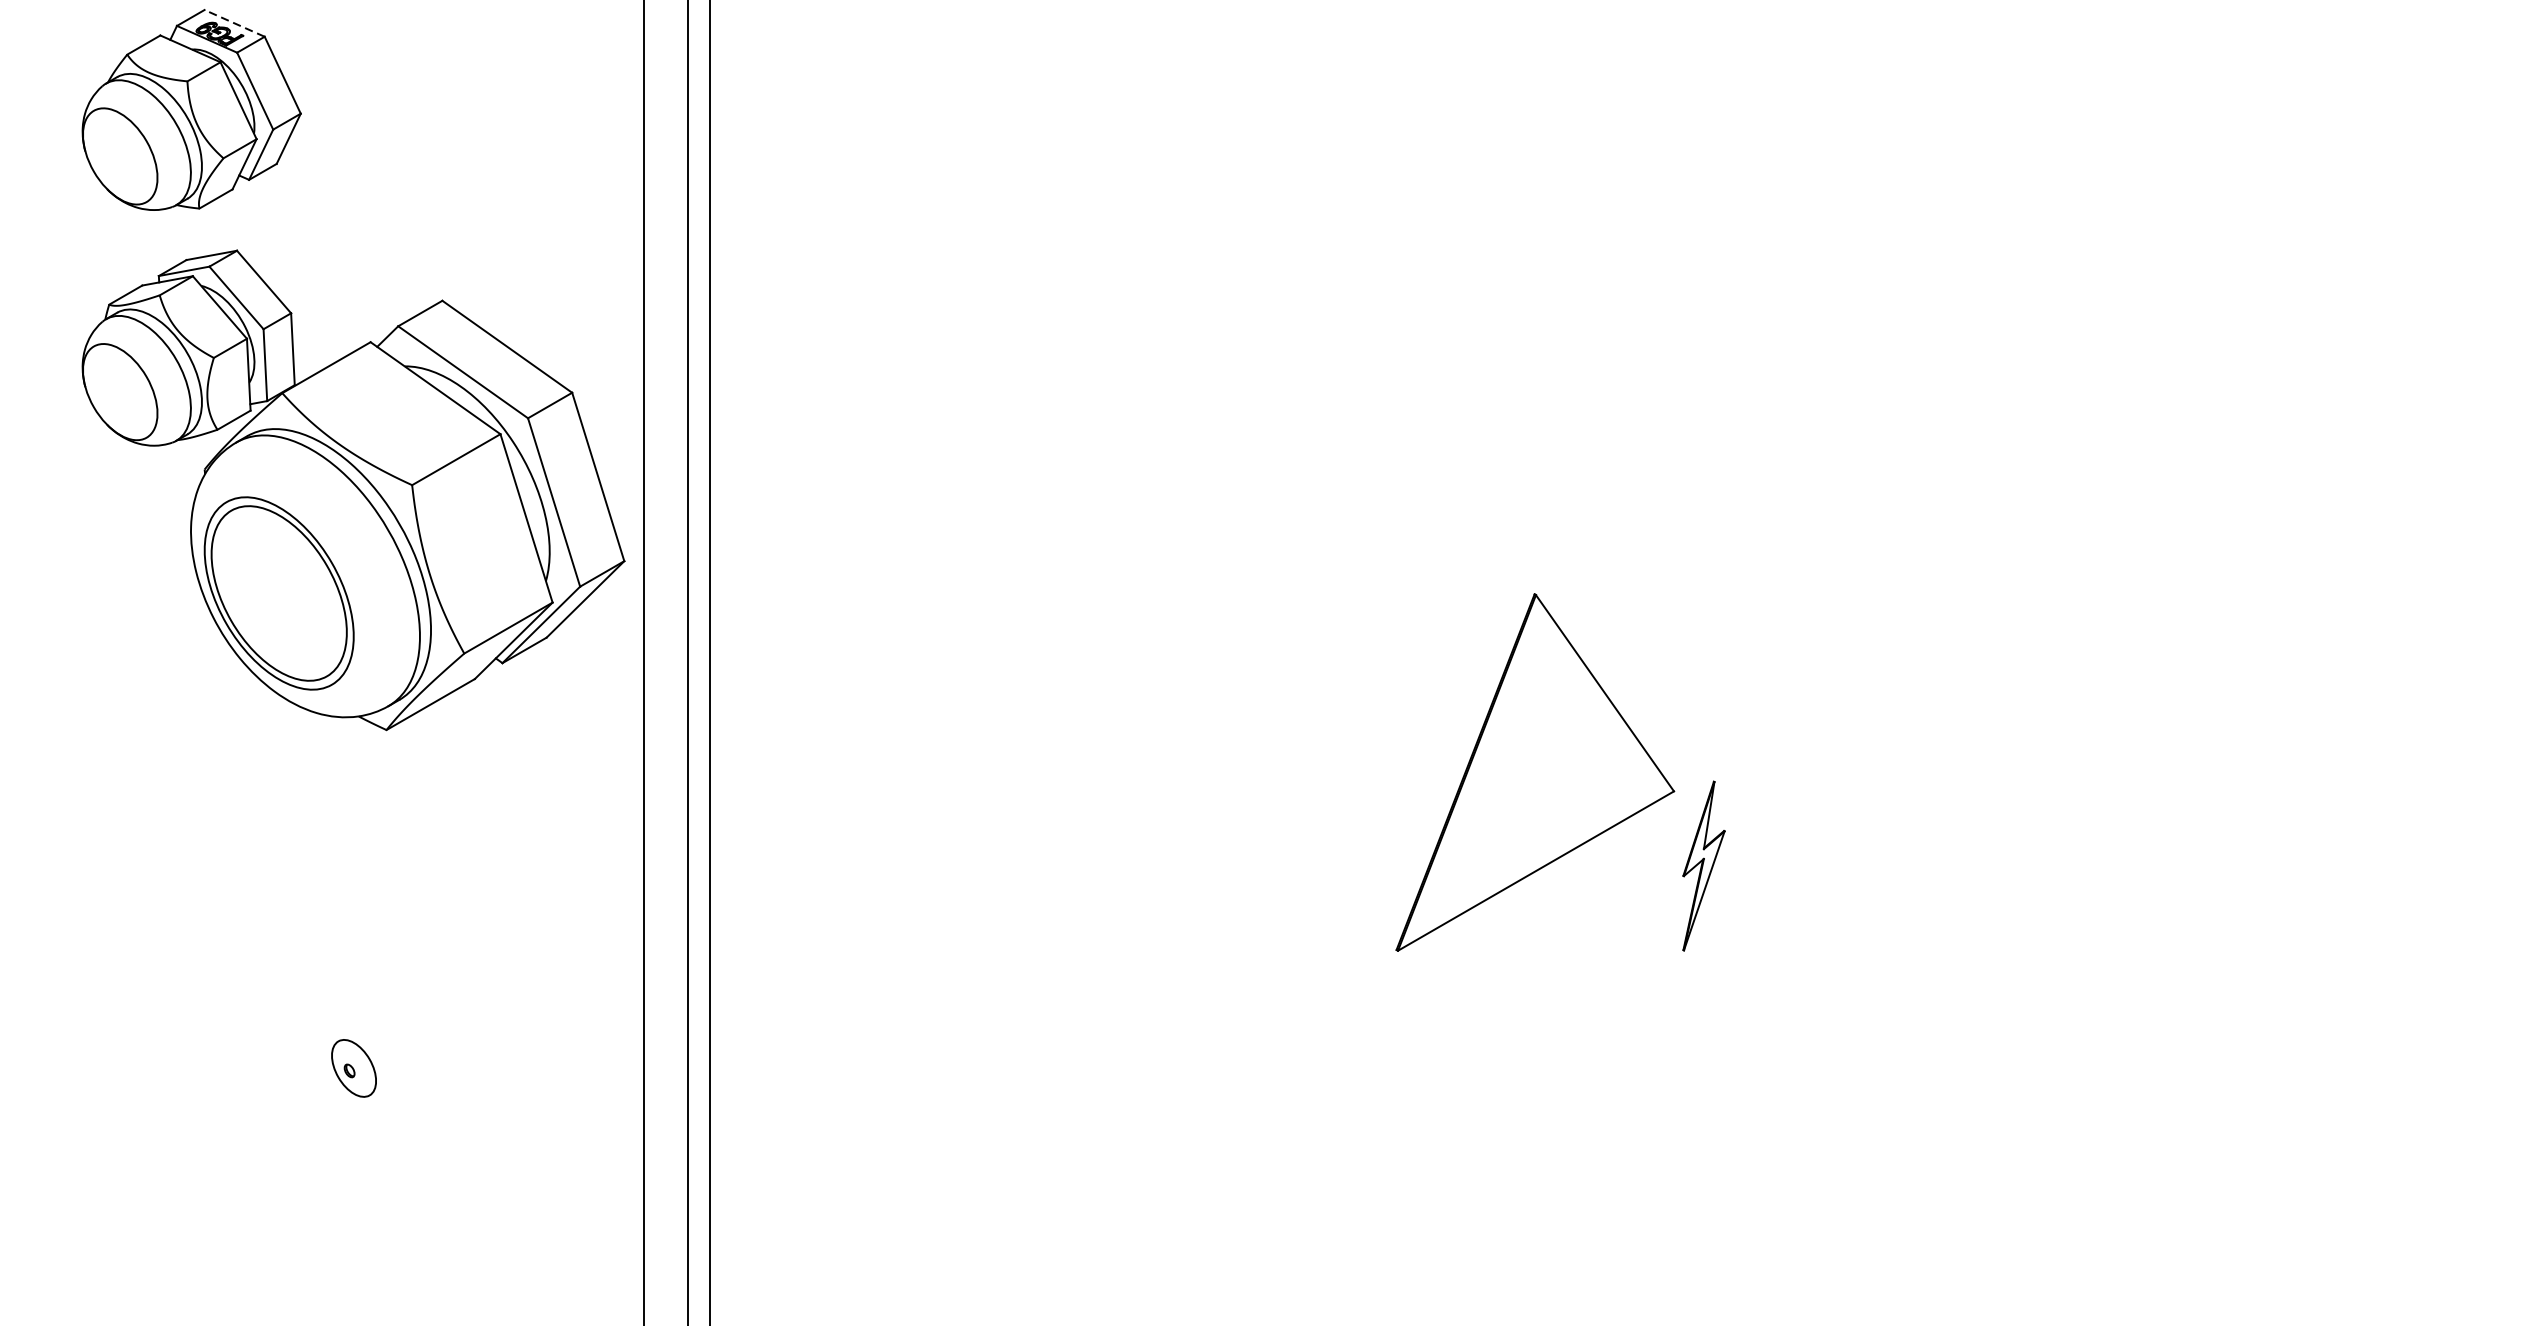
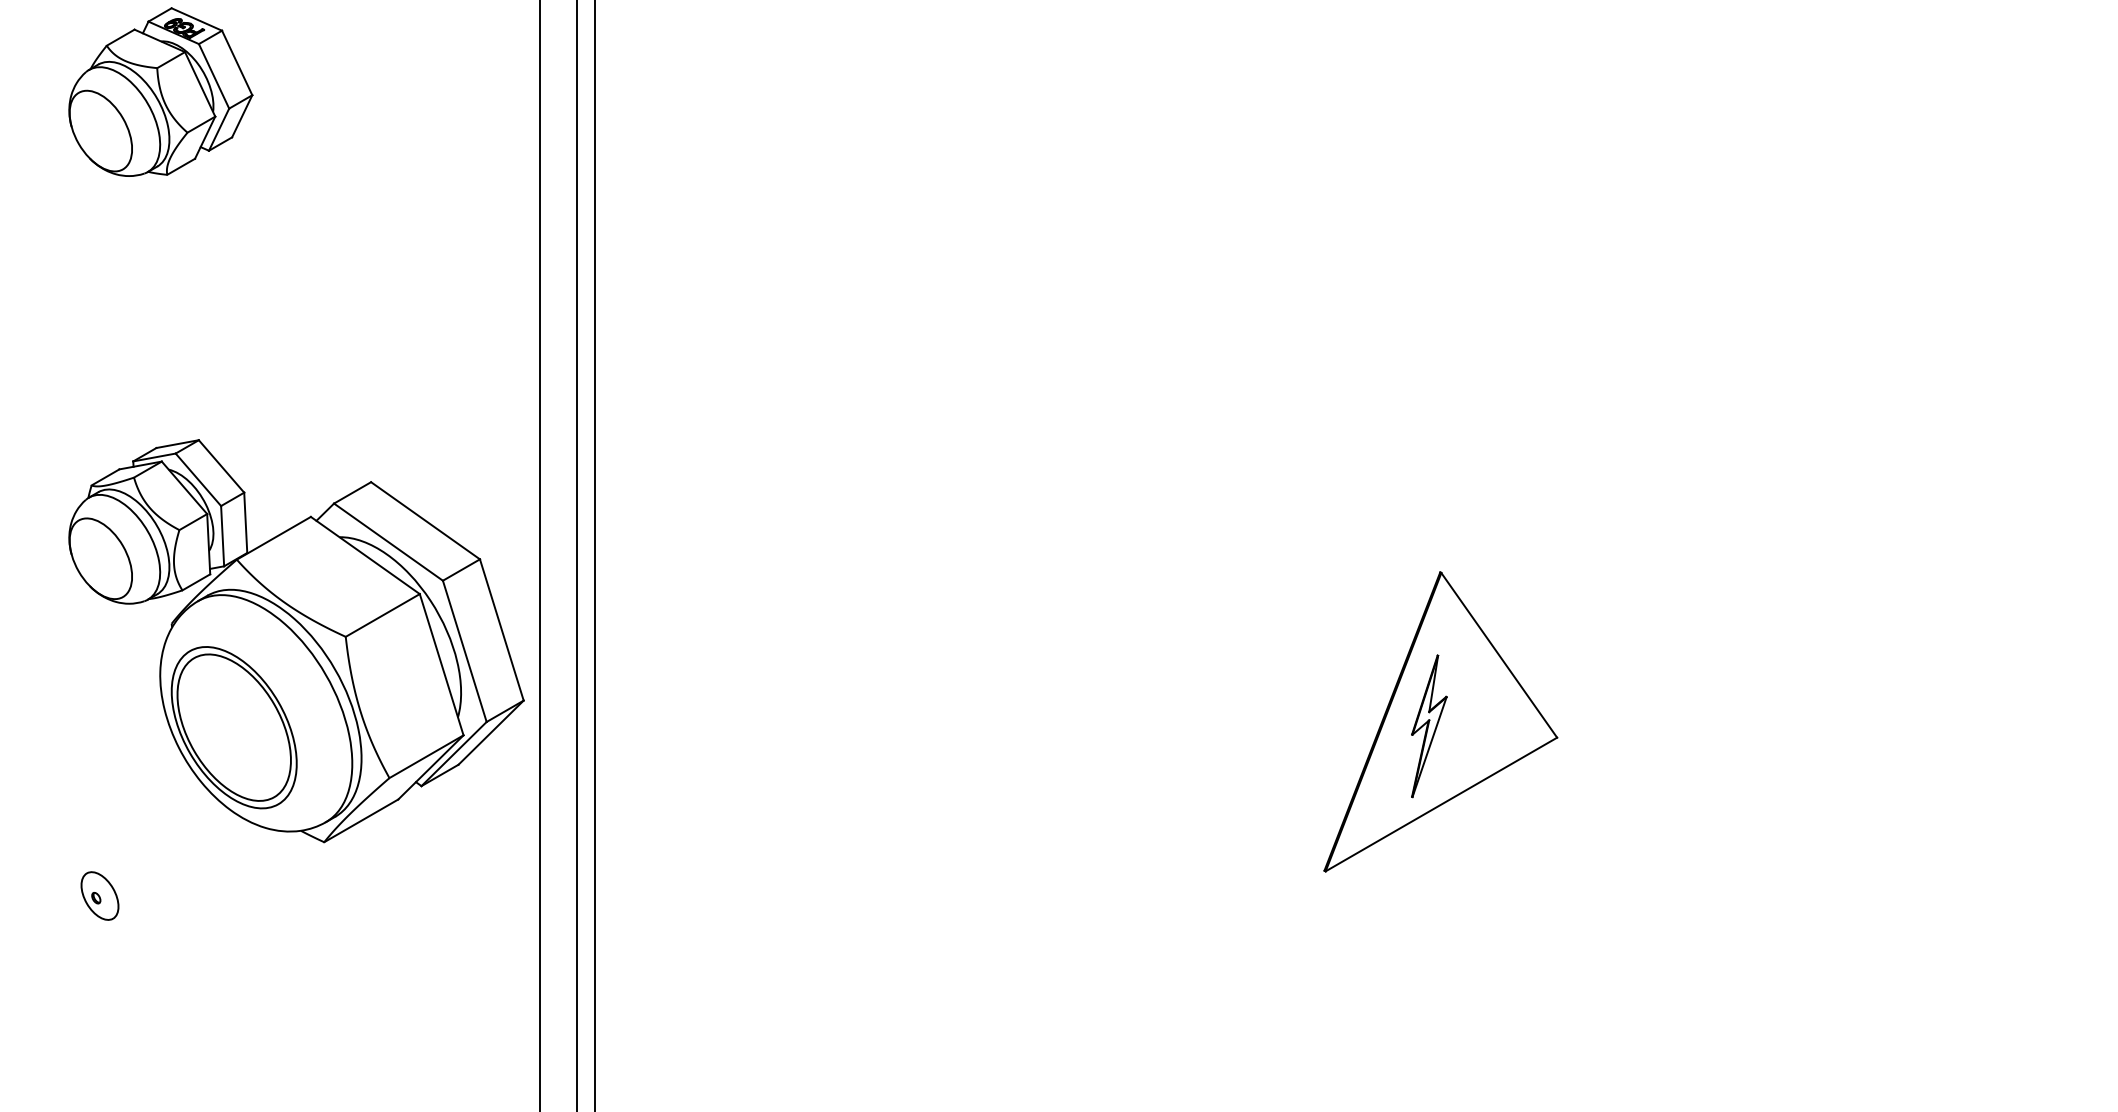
line: (234, 23) -> (196, 19), dashed -> solid
part: (353, 490) -> (296, 641), moved
part: (1534, 772) -> (1440, 721), moved
part: (353, 1067) -> (99, 895), moved

